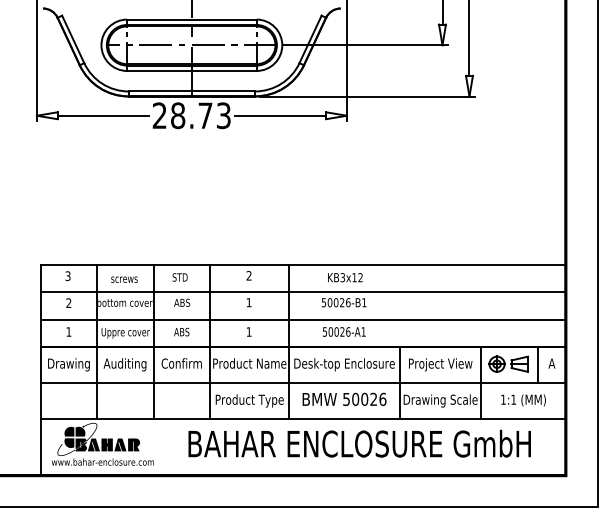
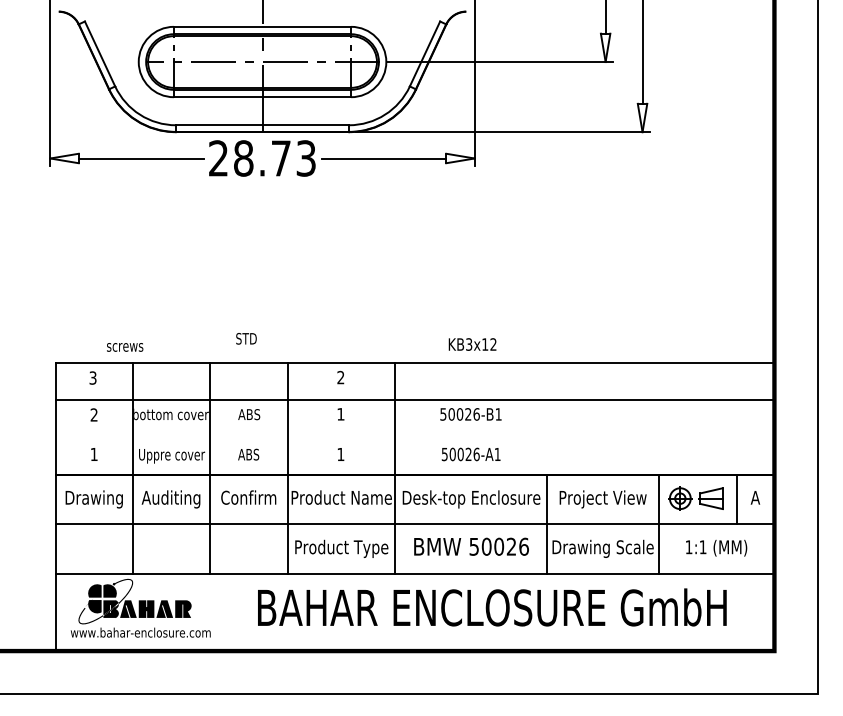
text: (179, 277) -> (245, 338), moved
text: (345, 277) -> (472, 344), moved
text: (124, 279) -> (125, 347), moved
line: (302, 319) -> (413, 437), removed

